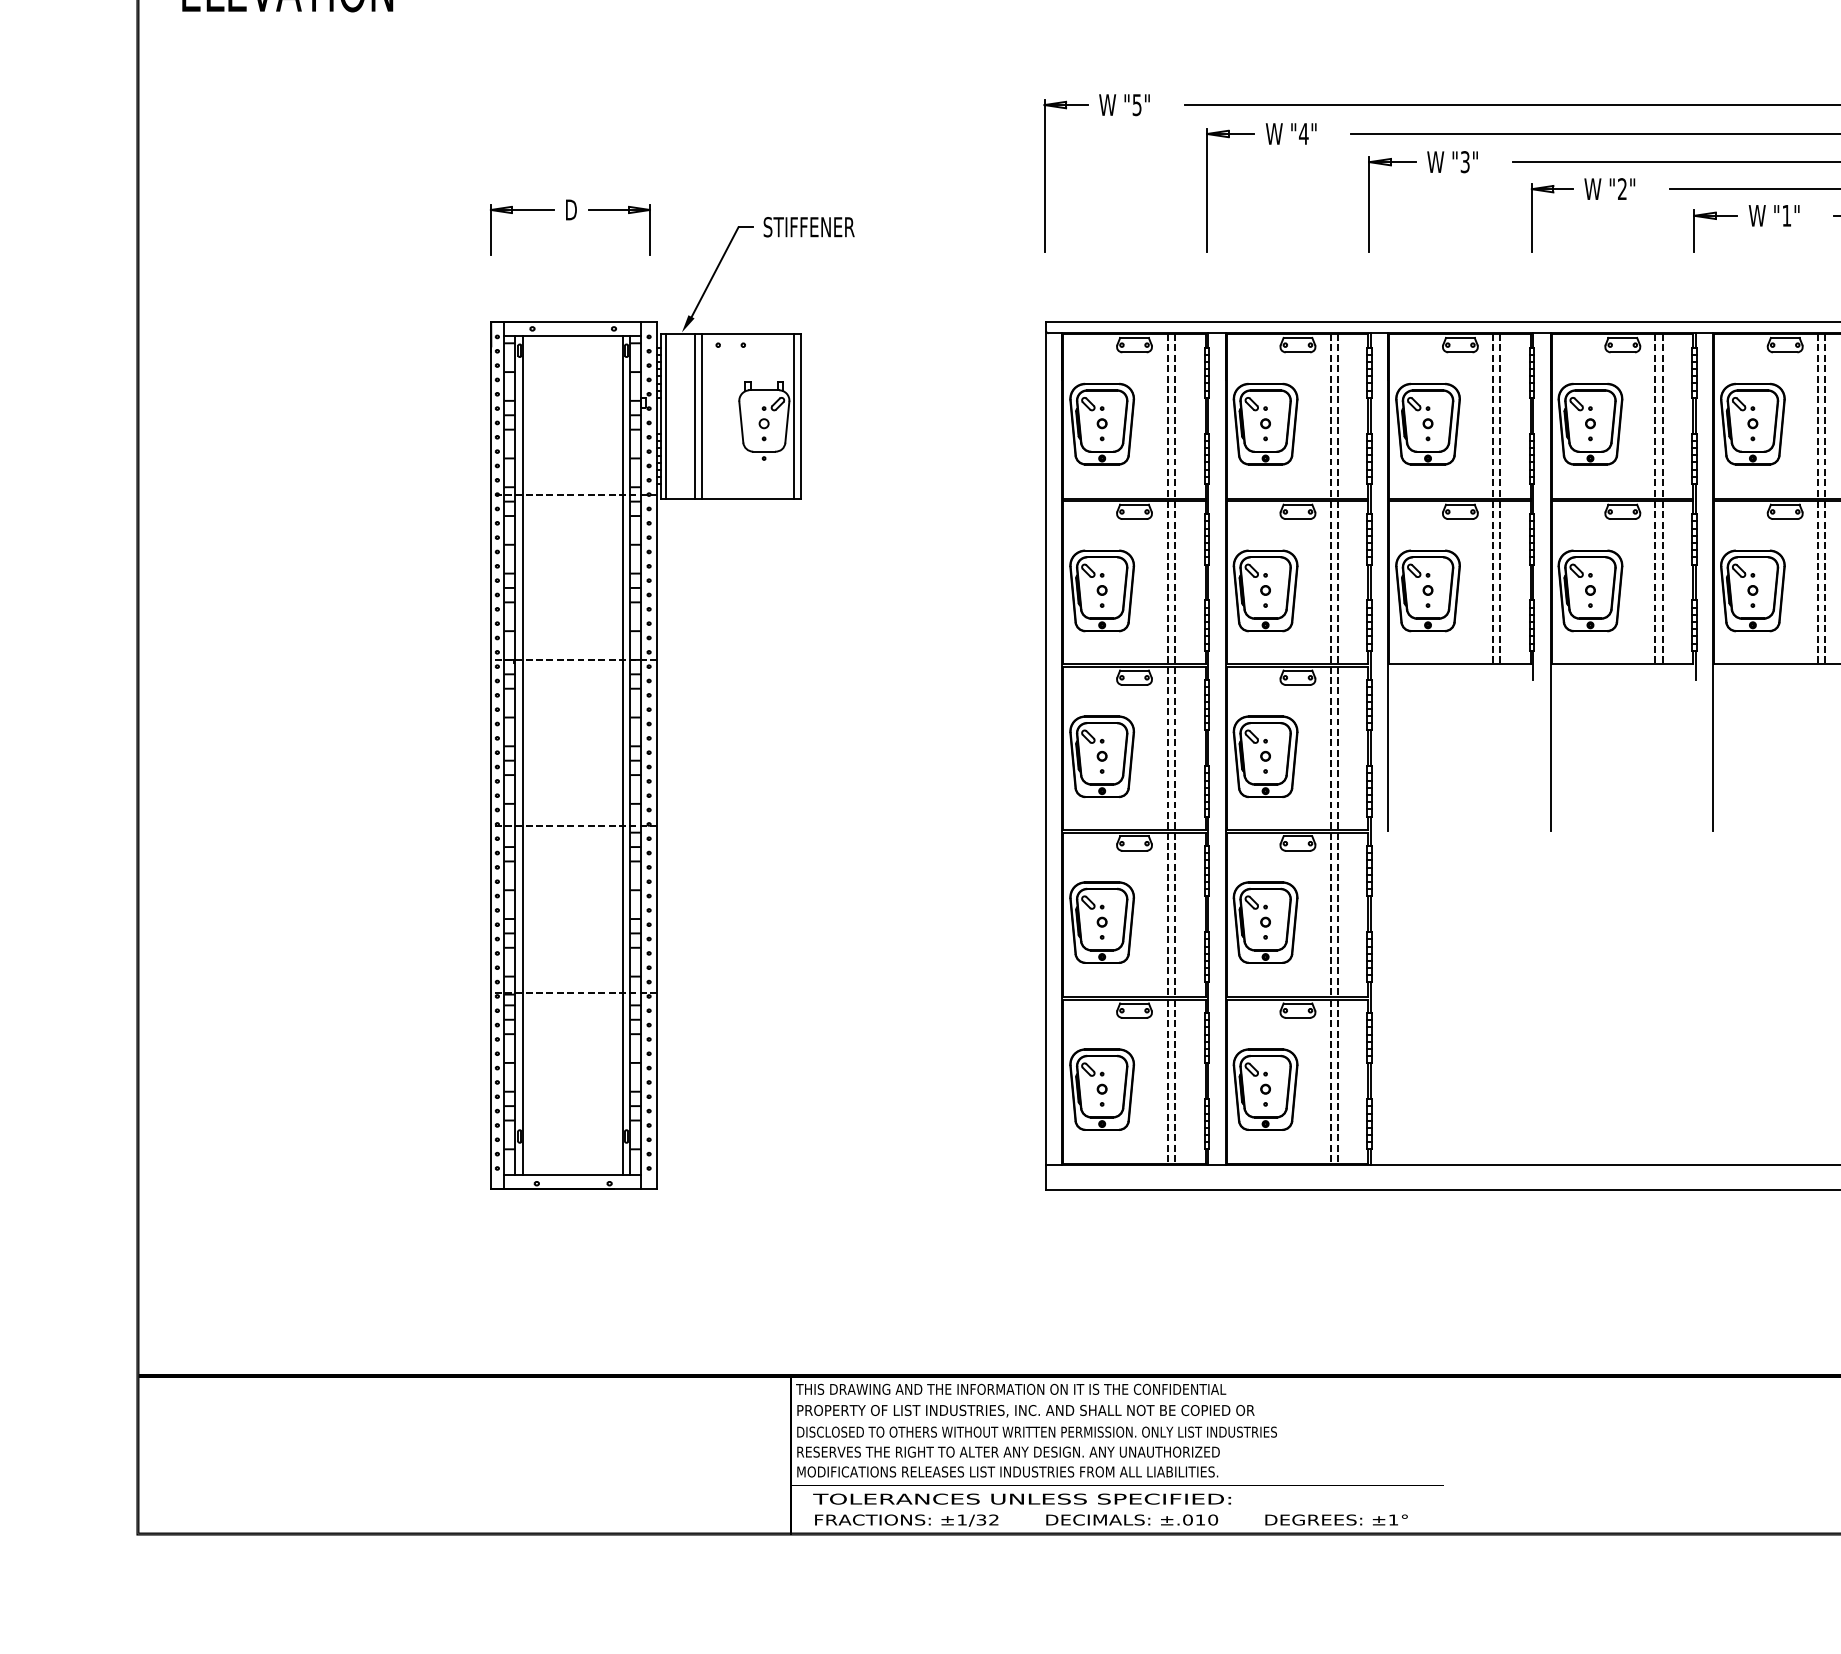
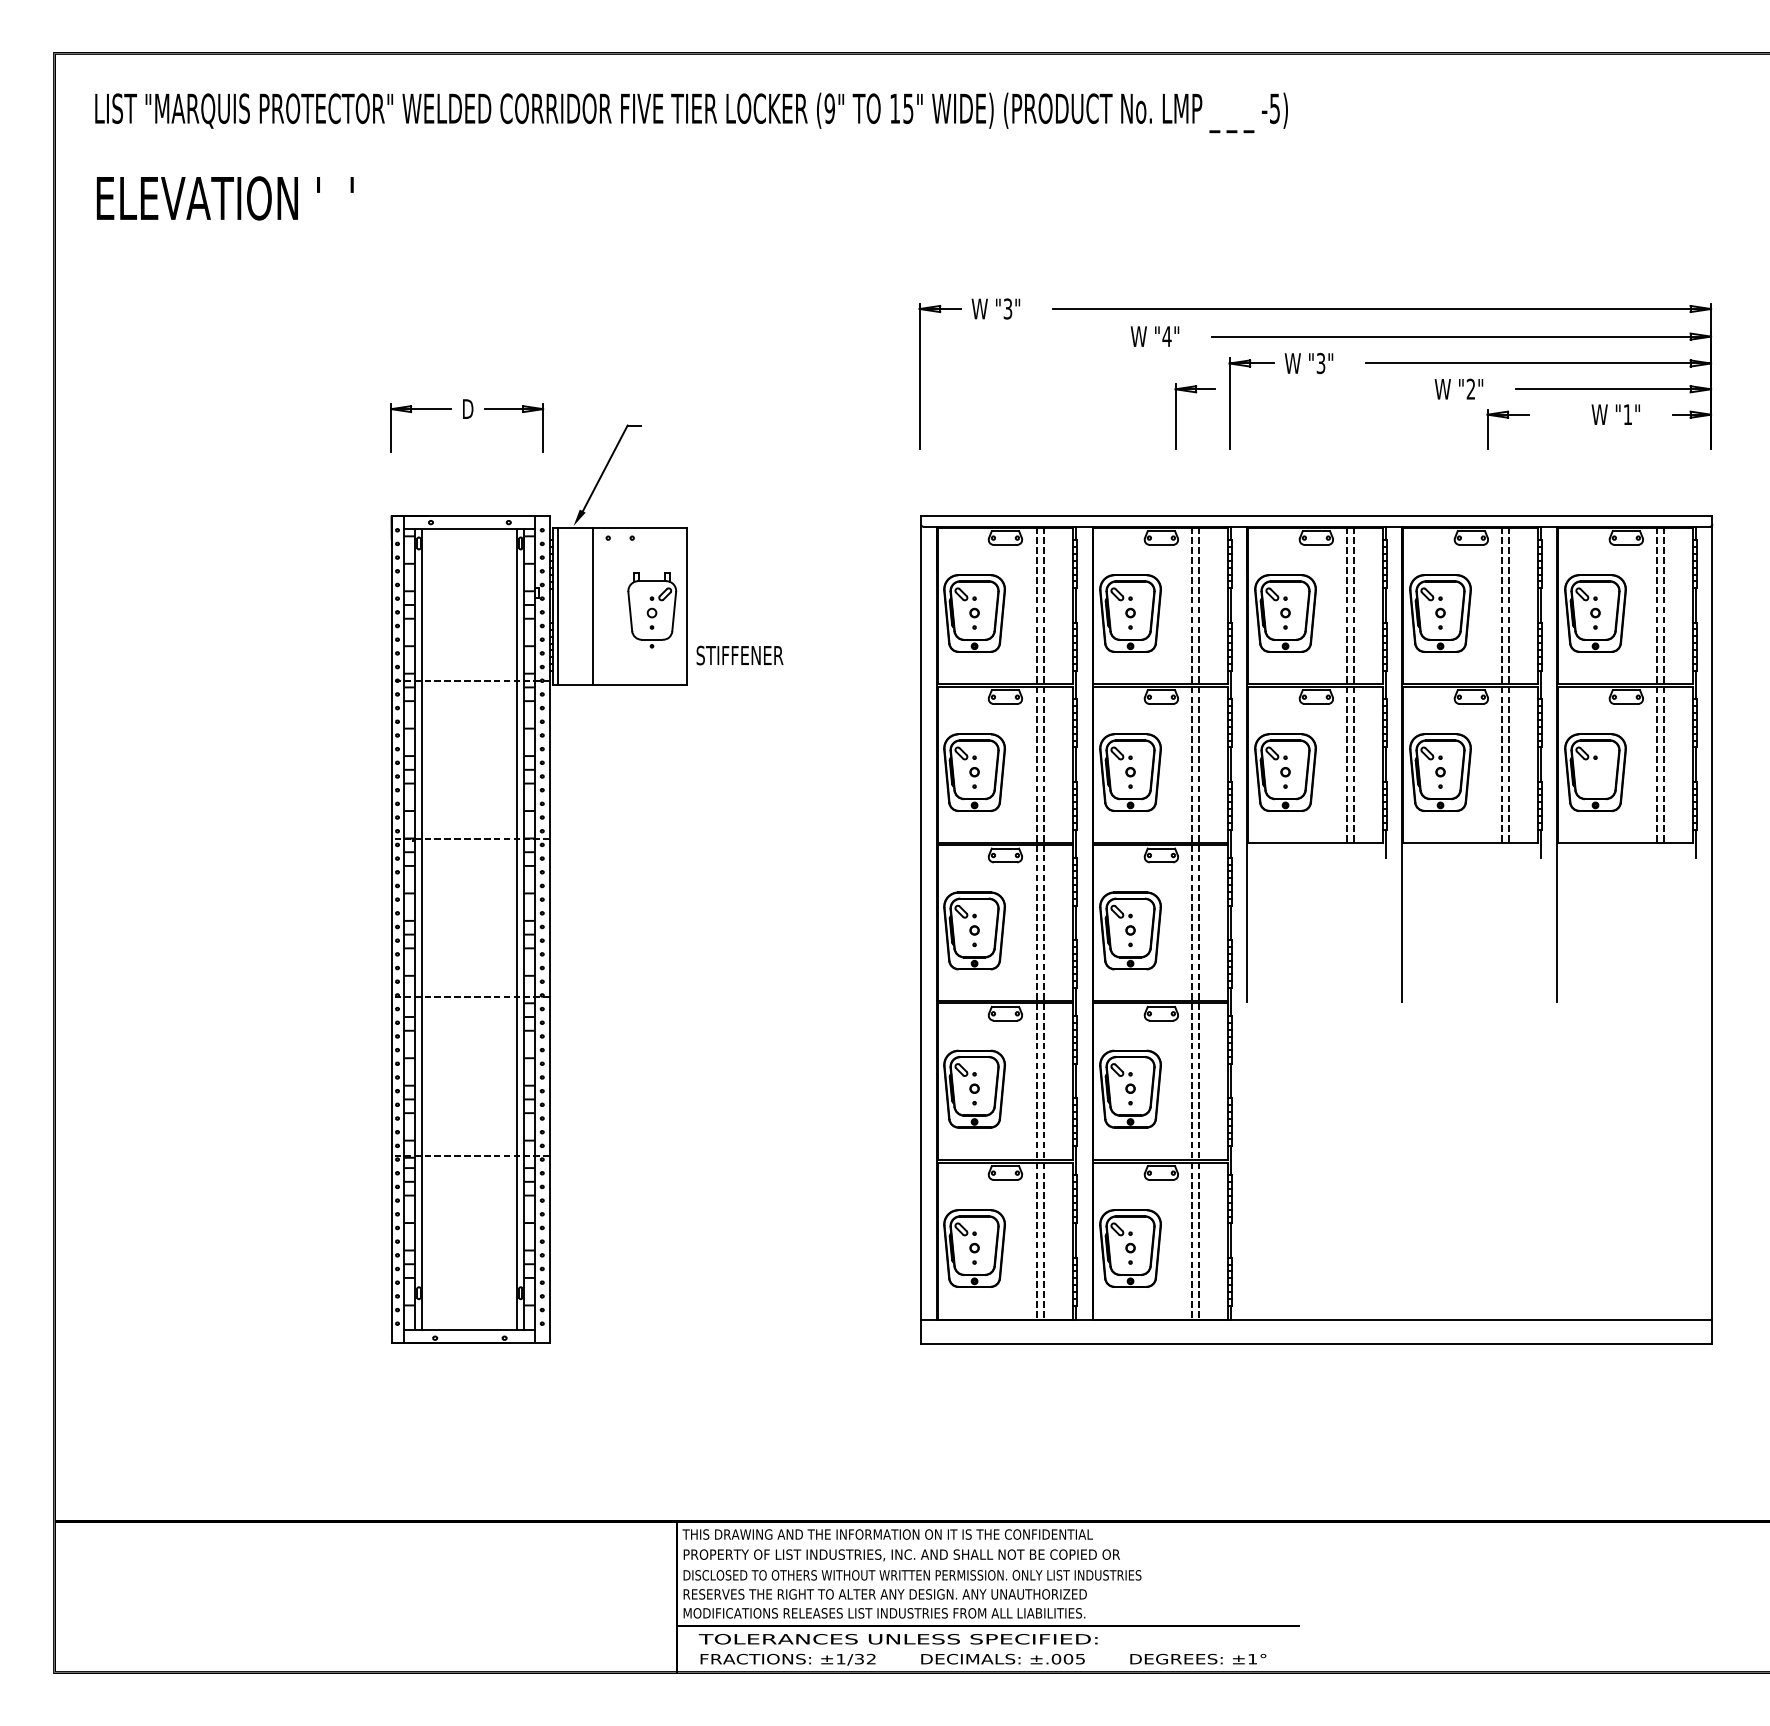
text: (1137, 104) -> (1008, 308), "5" -> "3"
part: (1207, 189) -> (1075, 389), removed
part: (1532, 217) -> (1176, 416), moved
part: (1715, 219) -> (1507, 418), moved
text: (808, 227) -> (739, 655), moved
line: (694, 415) -> (585, 605), removed
line: (793, 415) -> (680, 605), removed
part: (1752, 596) -> (1595, 777), removed
text: (1206, 1519) -> (1074, 1658), ±.010 -> ±.005

